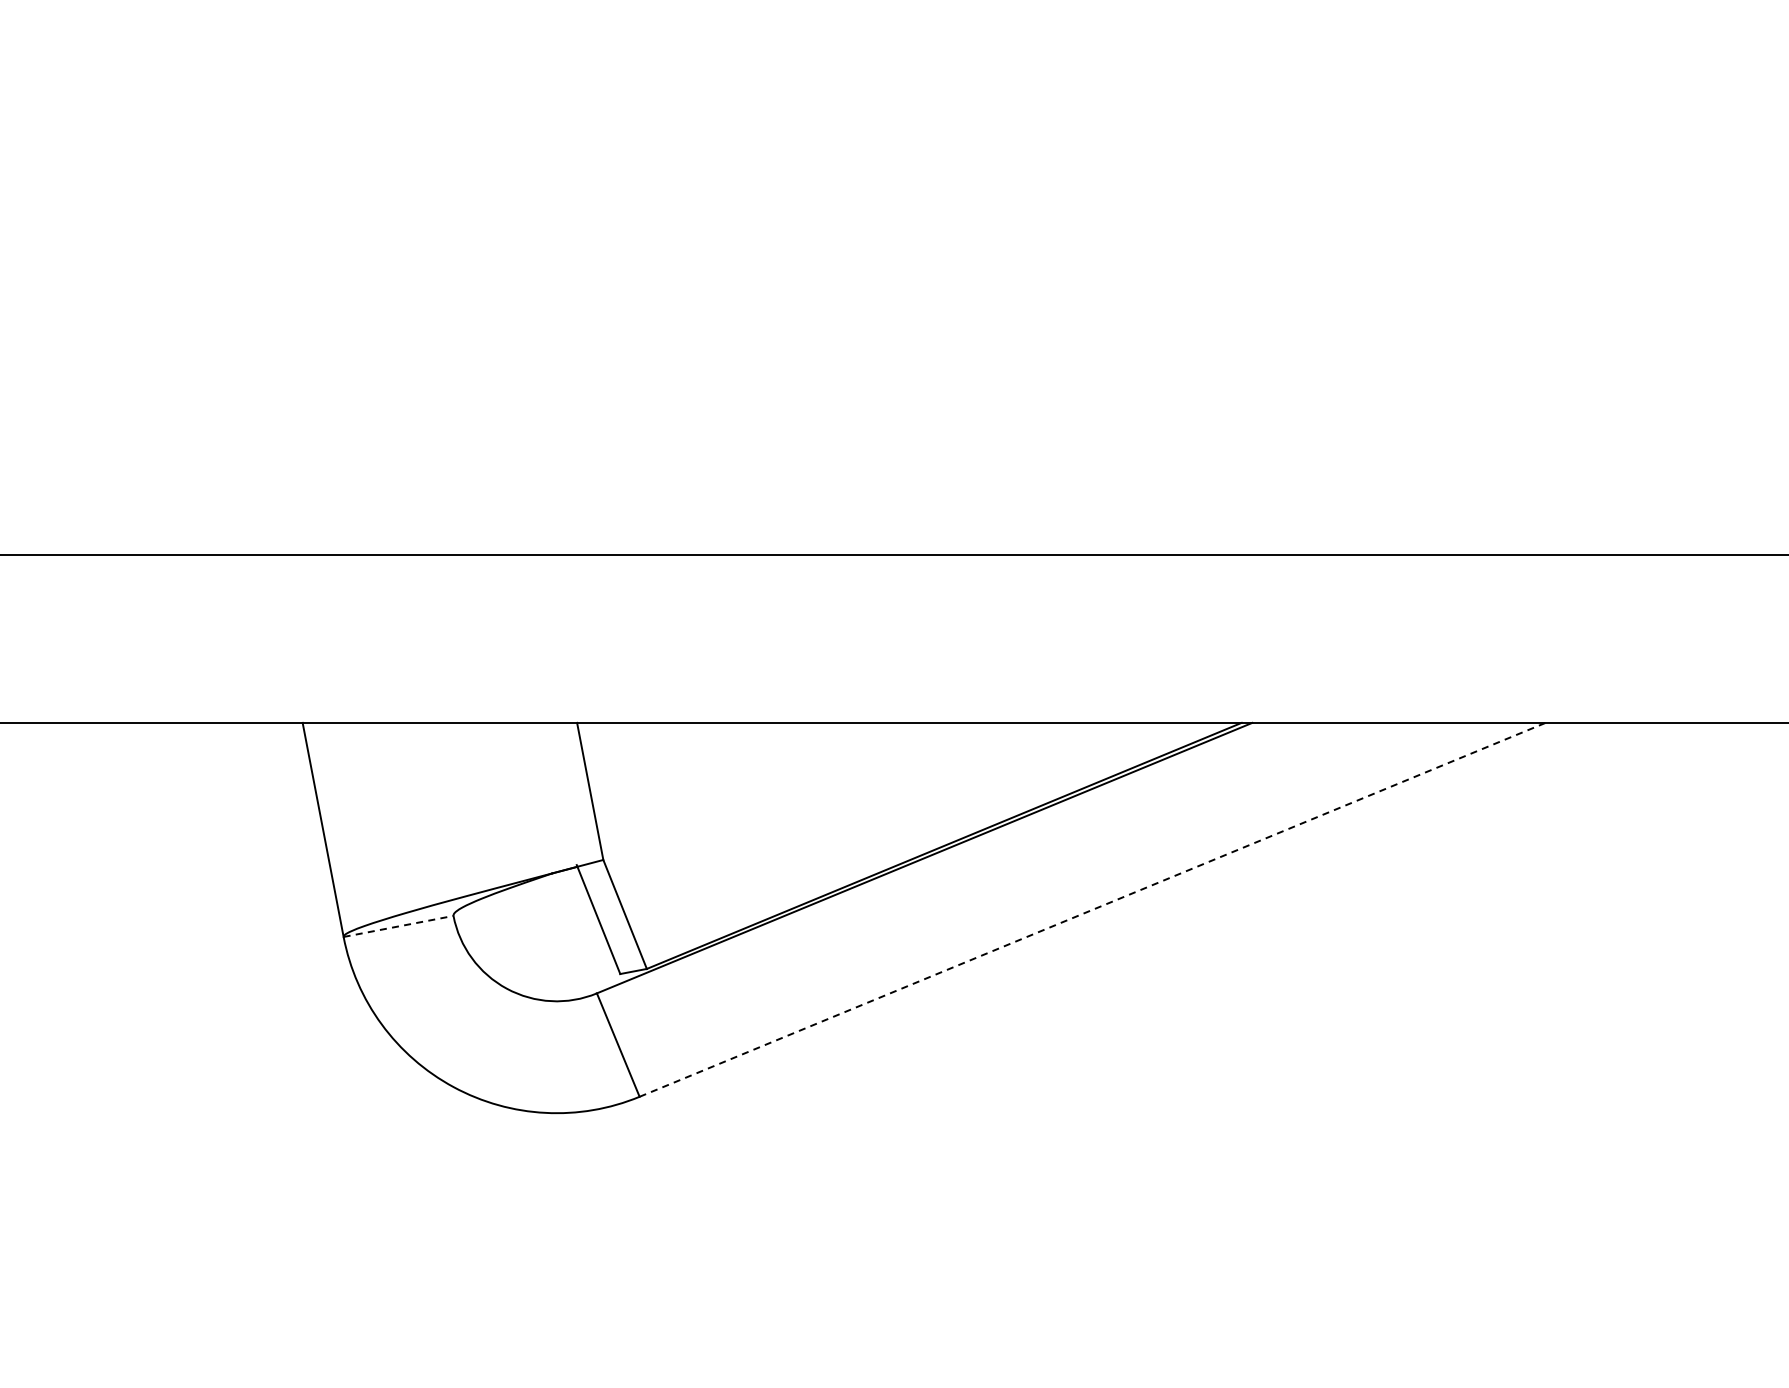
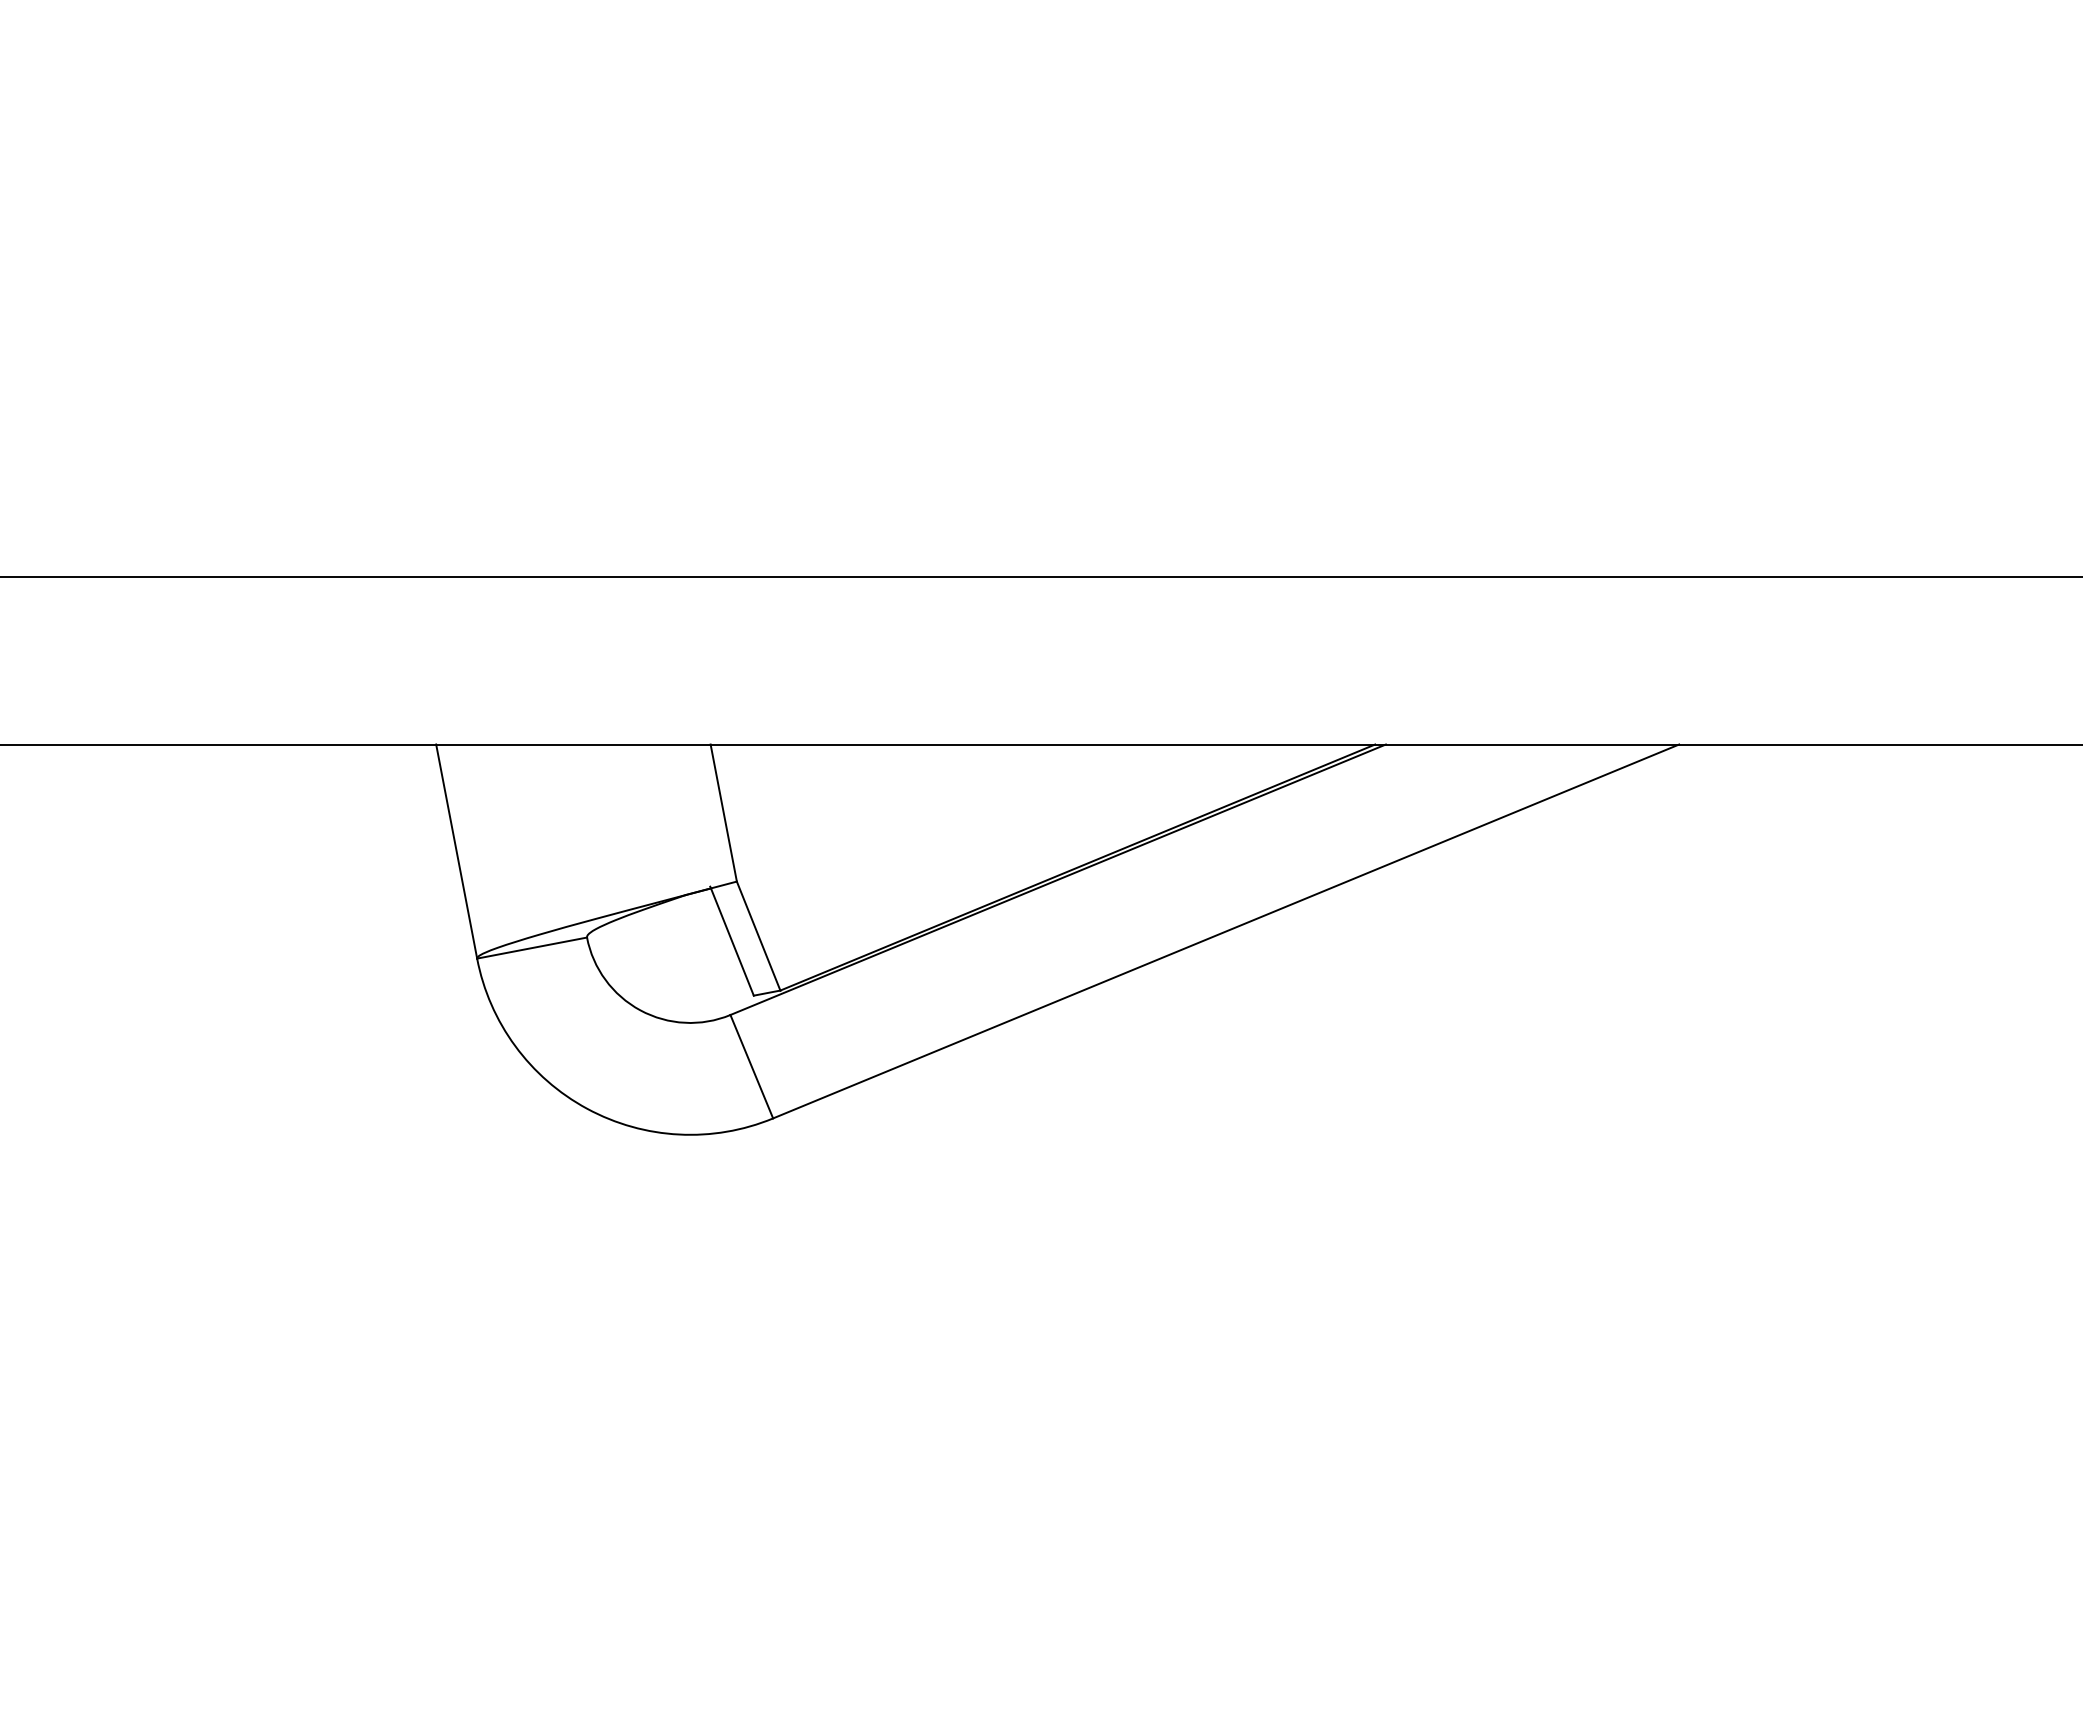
line: (1092, 909) -> (1226, 931), dashed -> solid
line: (398, 926) -> (532, 948), dashed -> solid

